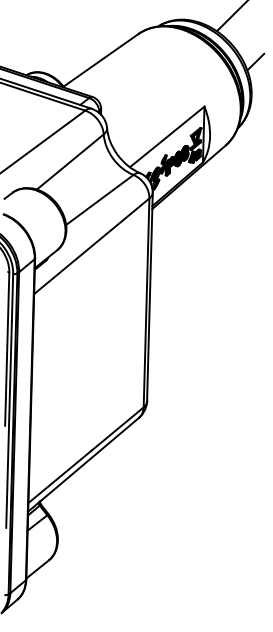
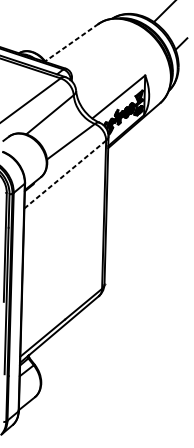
line: (101, 60) -> (72, 42), solid -> dashed
line: (91, 246) -> (65, 174), solid -> dashed

